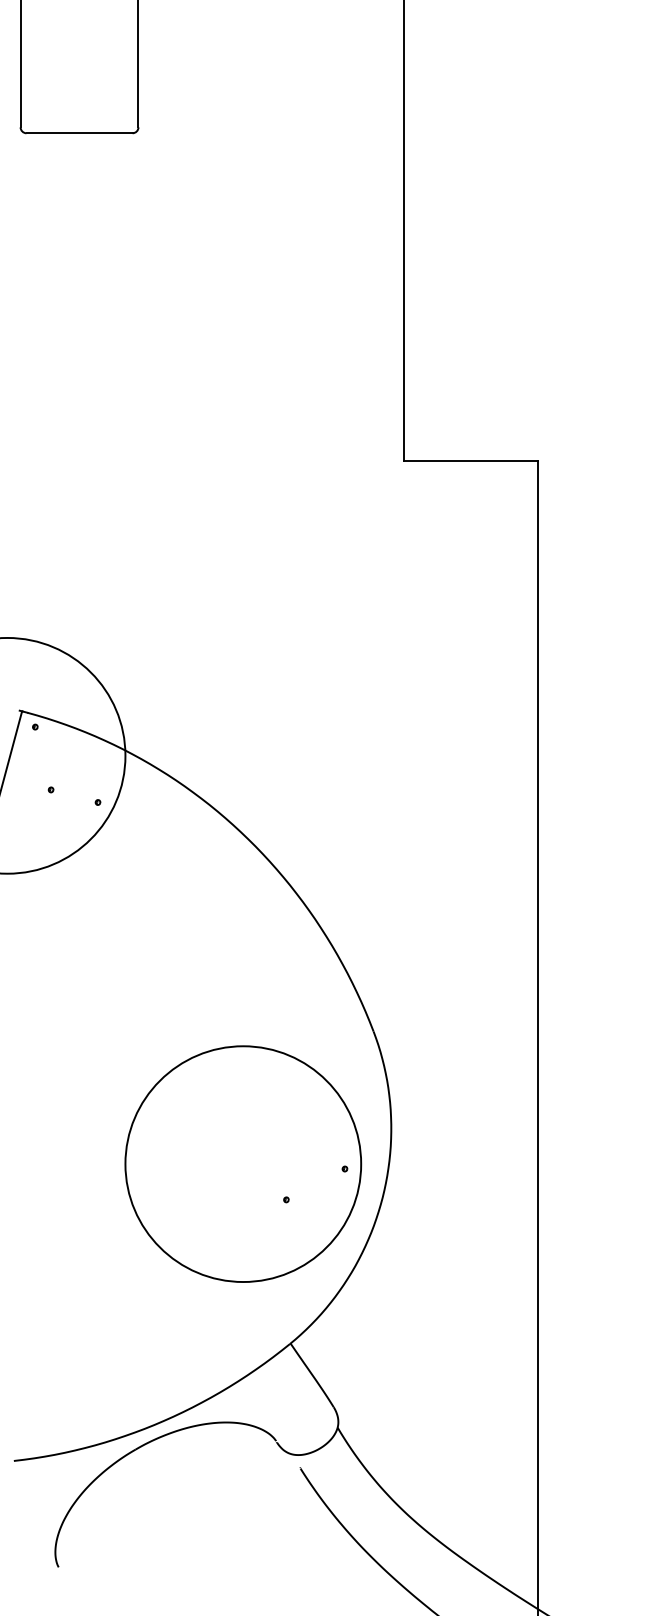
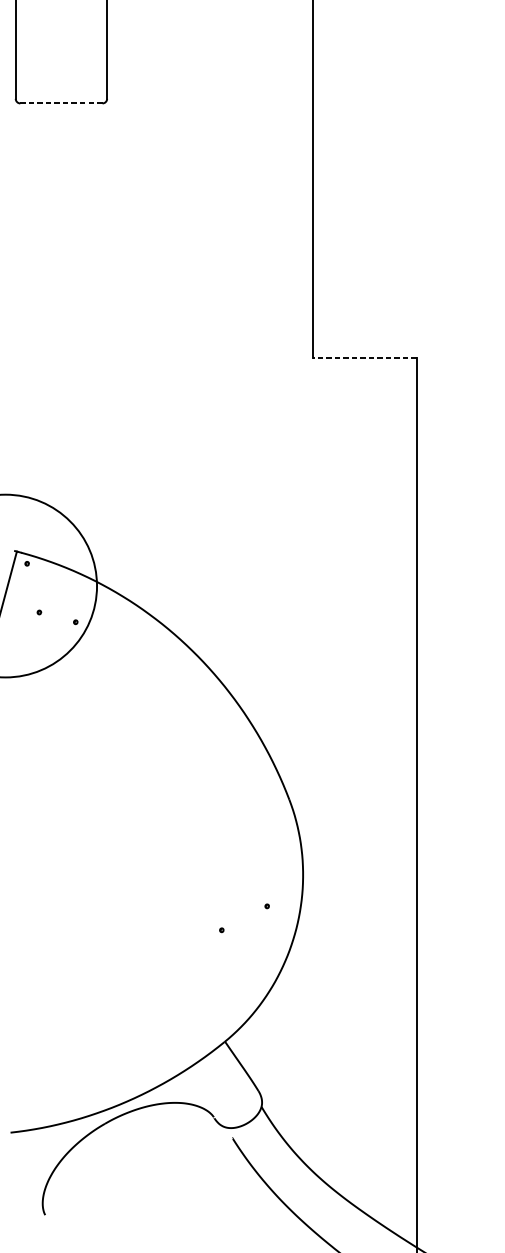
line: (80, 133) -> (62, 103), solid -> dashed
line: (470, 461) -> (364, 357), solid -> dashed
circle: (243, 1163) -> (188, 902), removed

